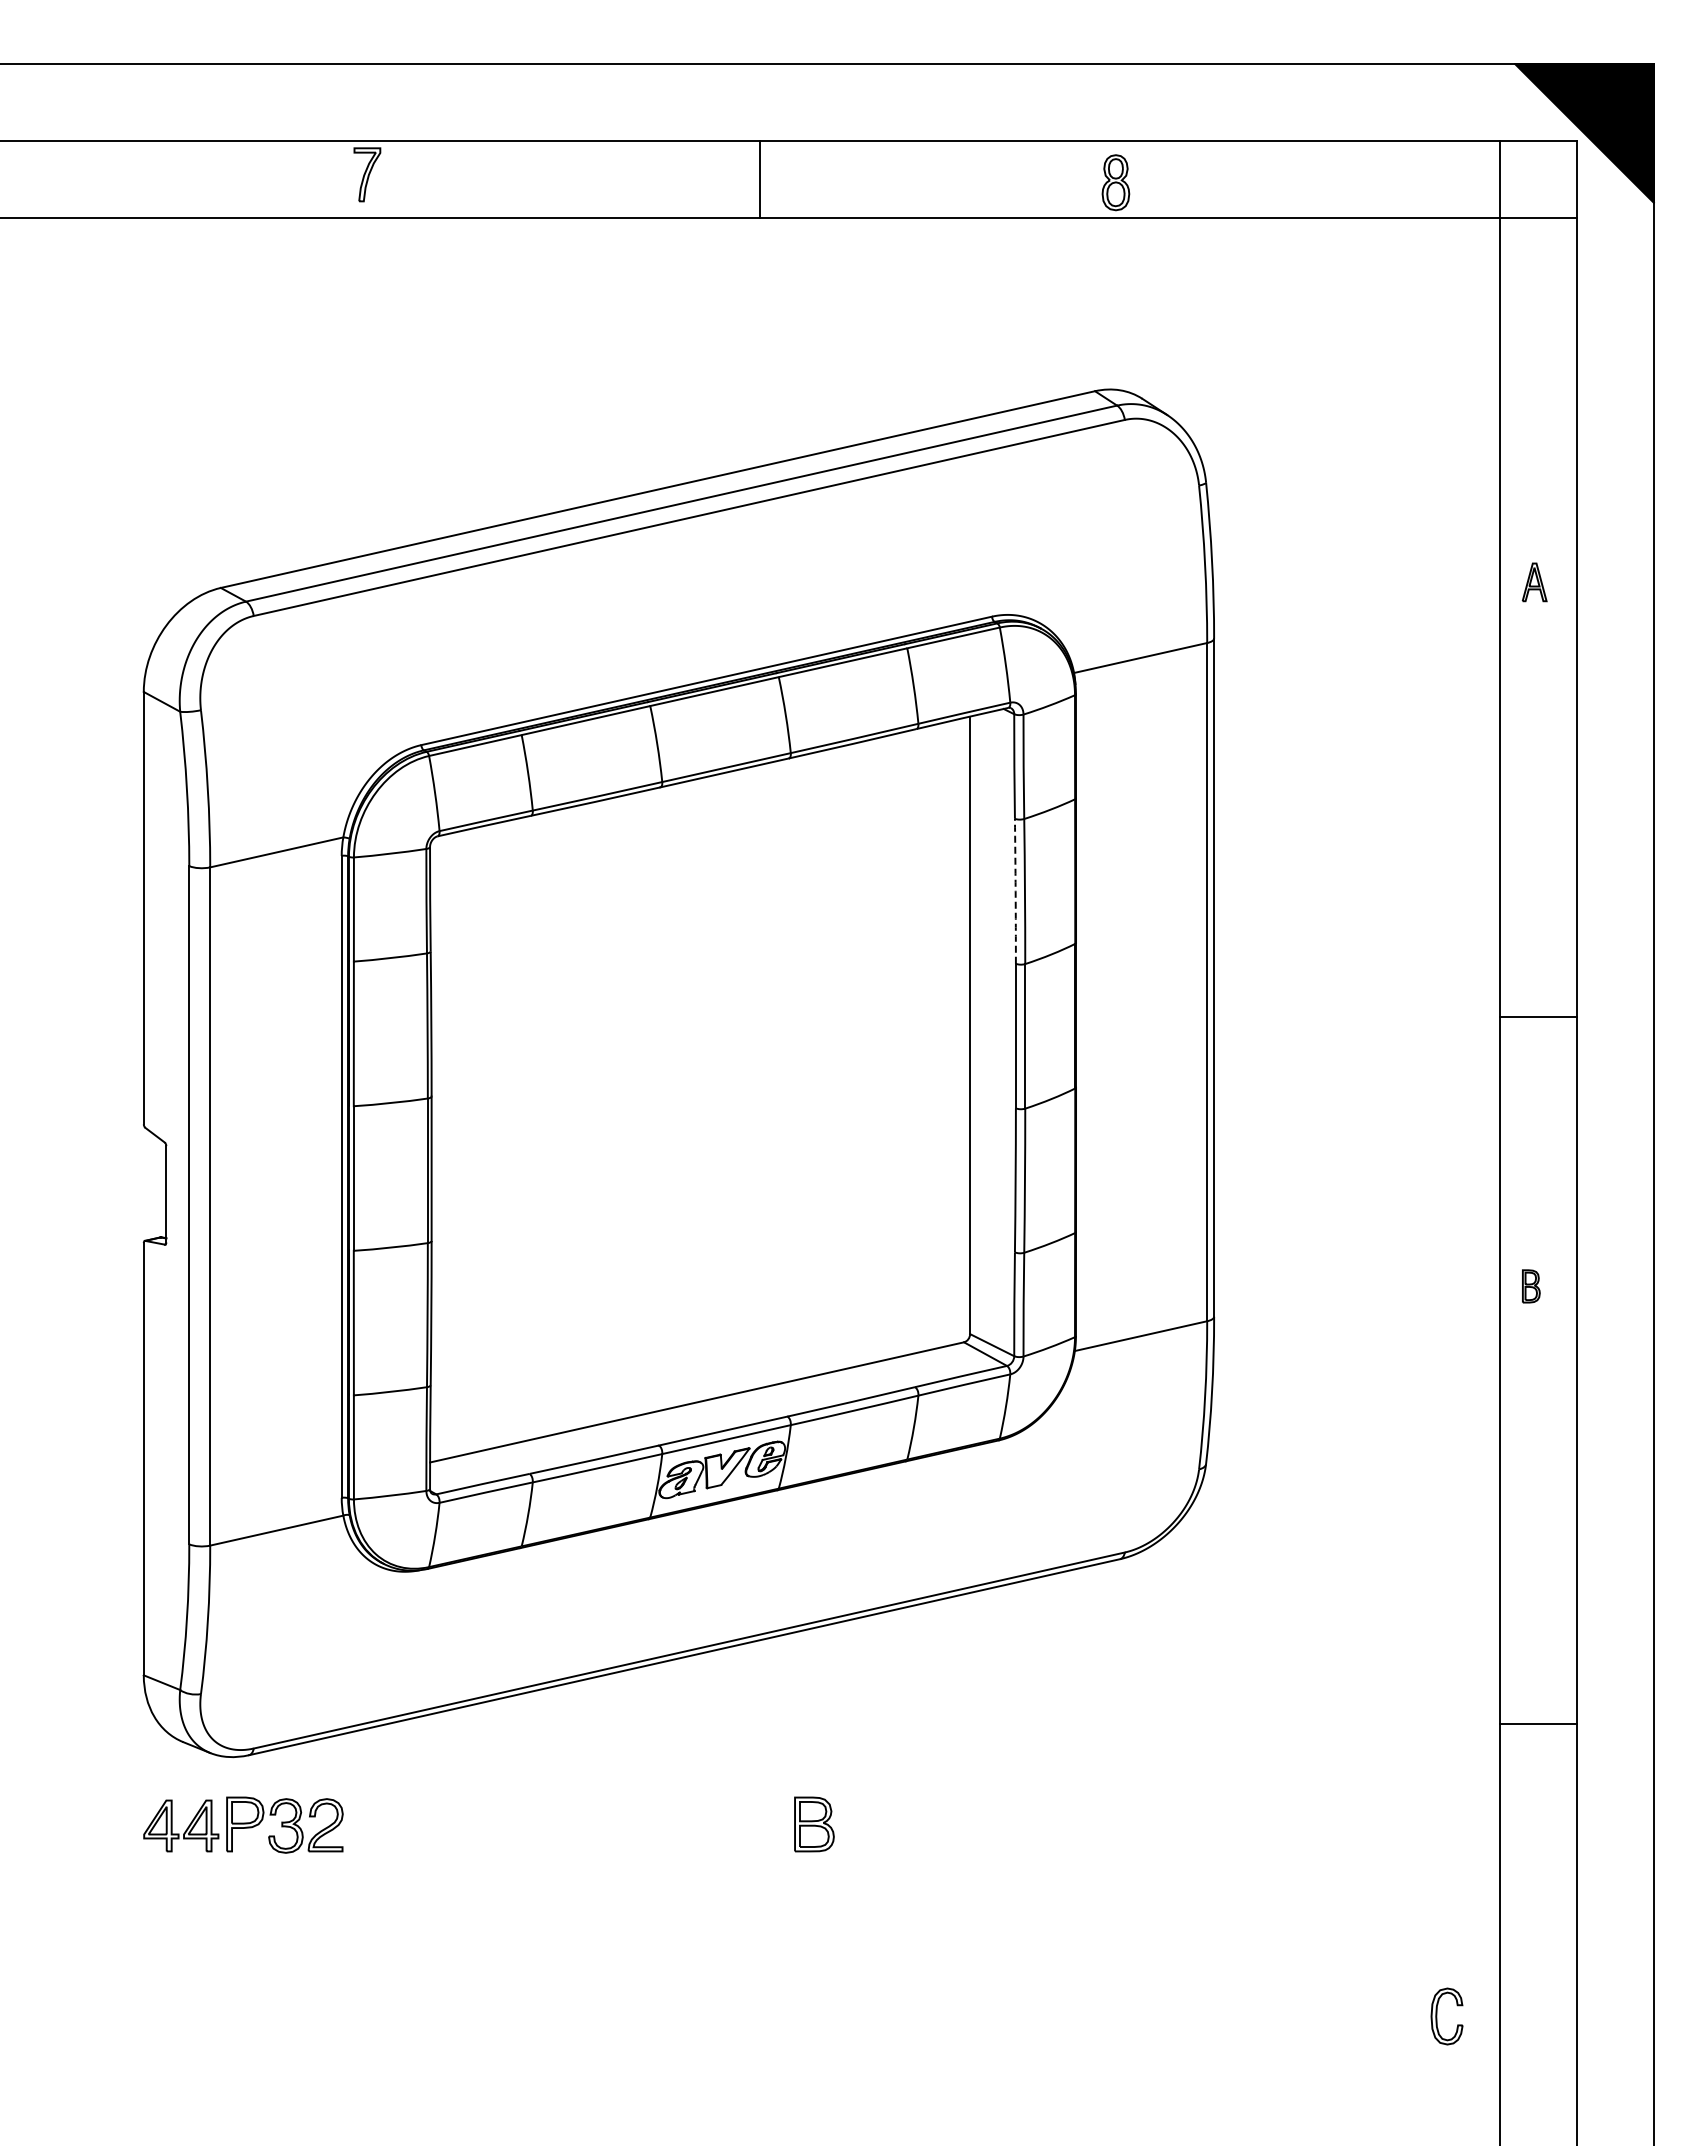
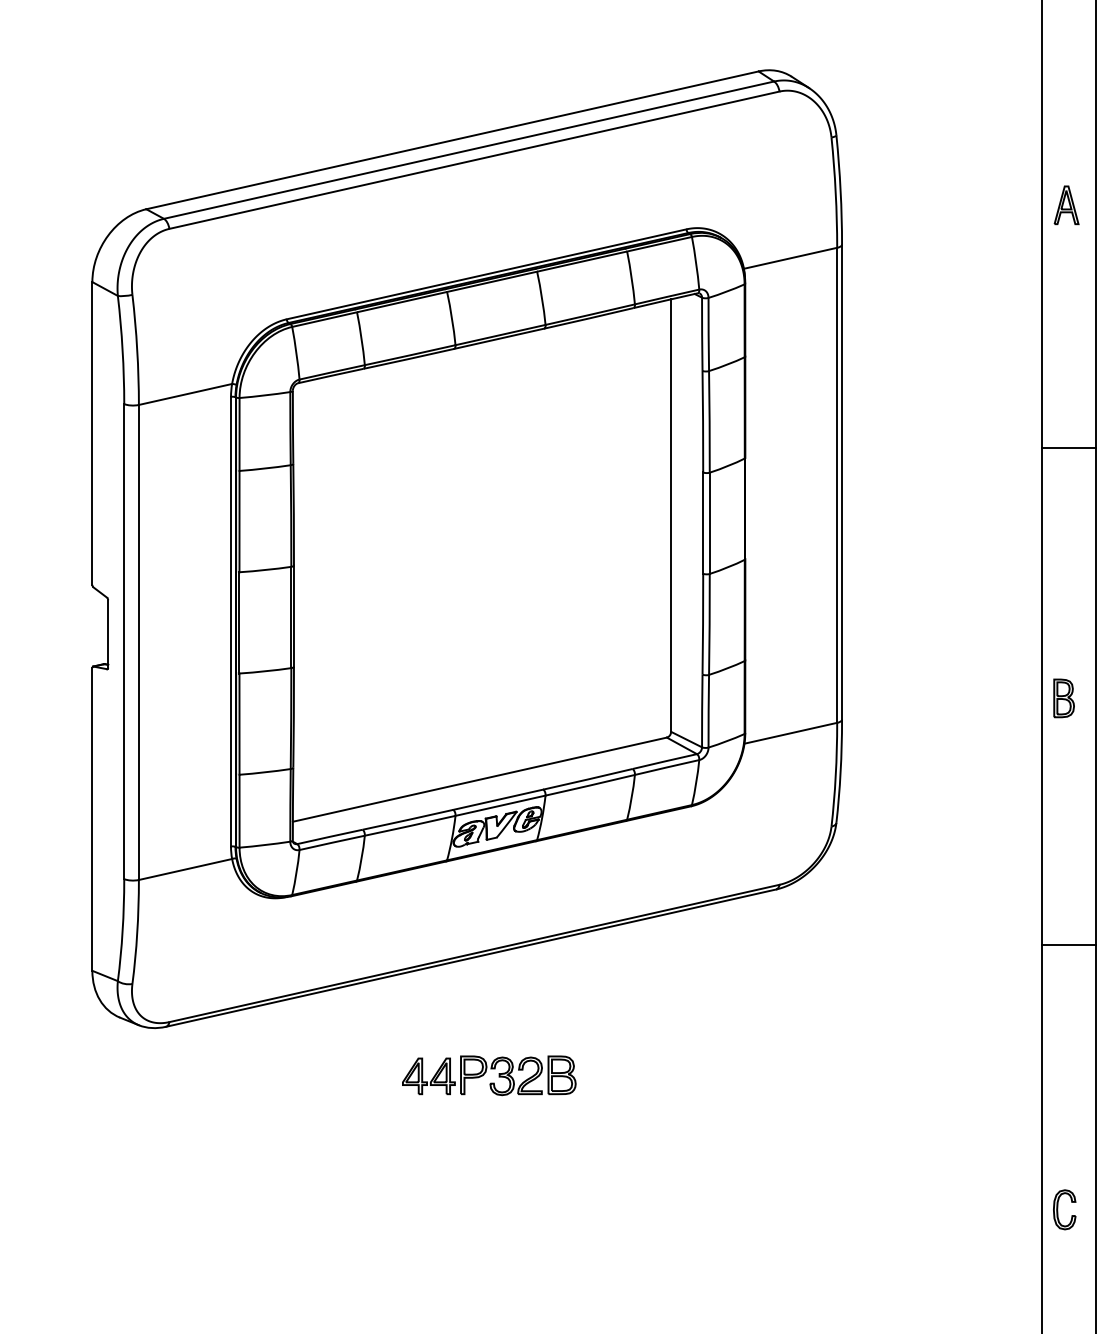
part: (1534, 582) -> (1066, 205), size x1.43
arc: (1015, 891) -> (702, 421), dashed -> solid
line: (1538, 1016) -> (1069, 447), moved
part: (1531, 1286) -> (1064, 698), size x1.67
line: (1538, 1723) -> (1069, 945), moved
part: (243, 1824) -> (472, 1075), moved
part: (1437, 2016) -> (1058, 1209), moved

